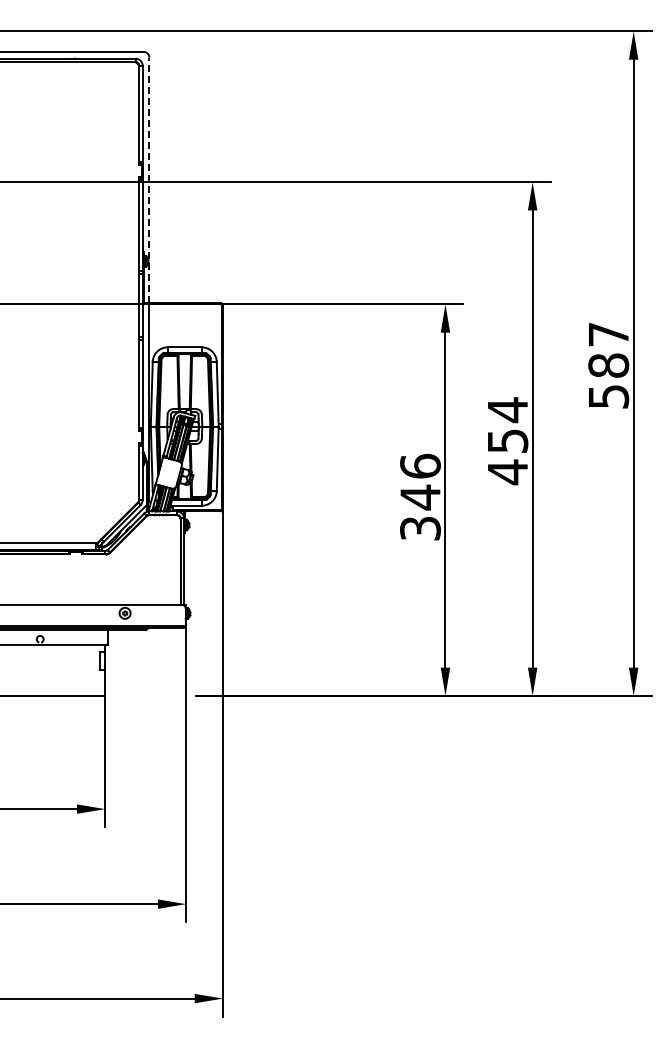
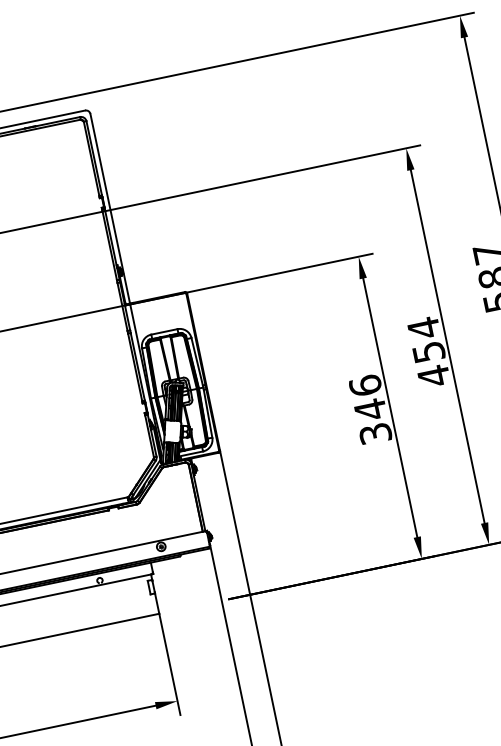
line: (149, 180) -> (110, 208), dashed -> solid

